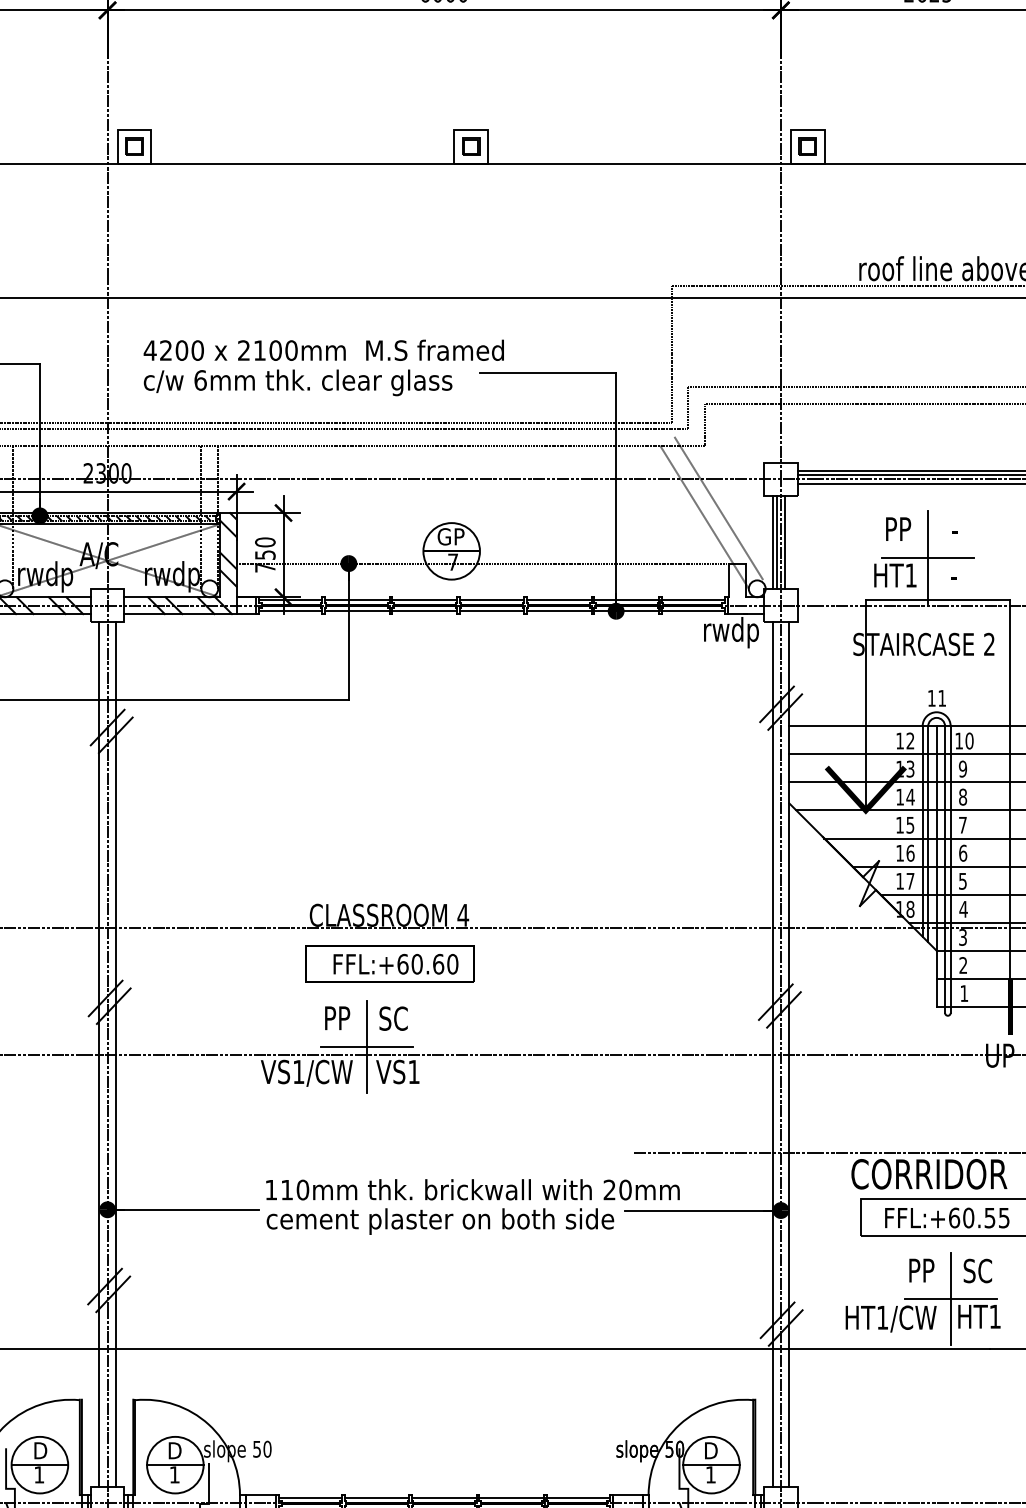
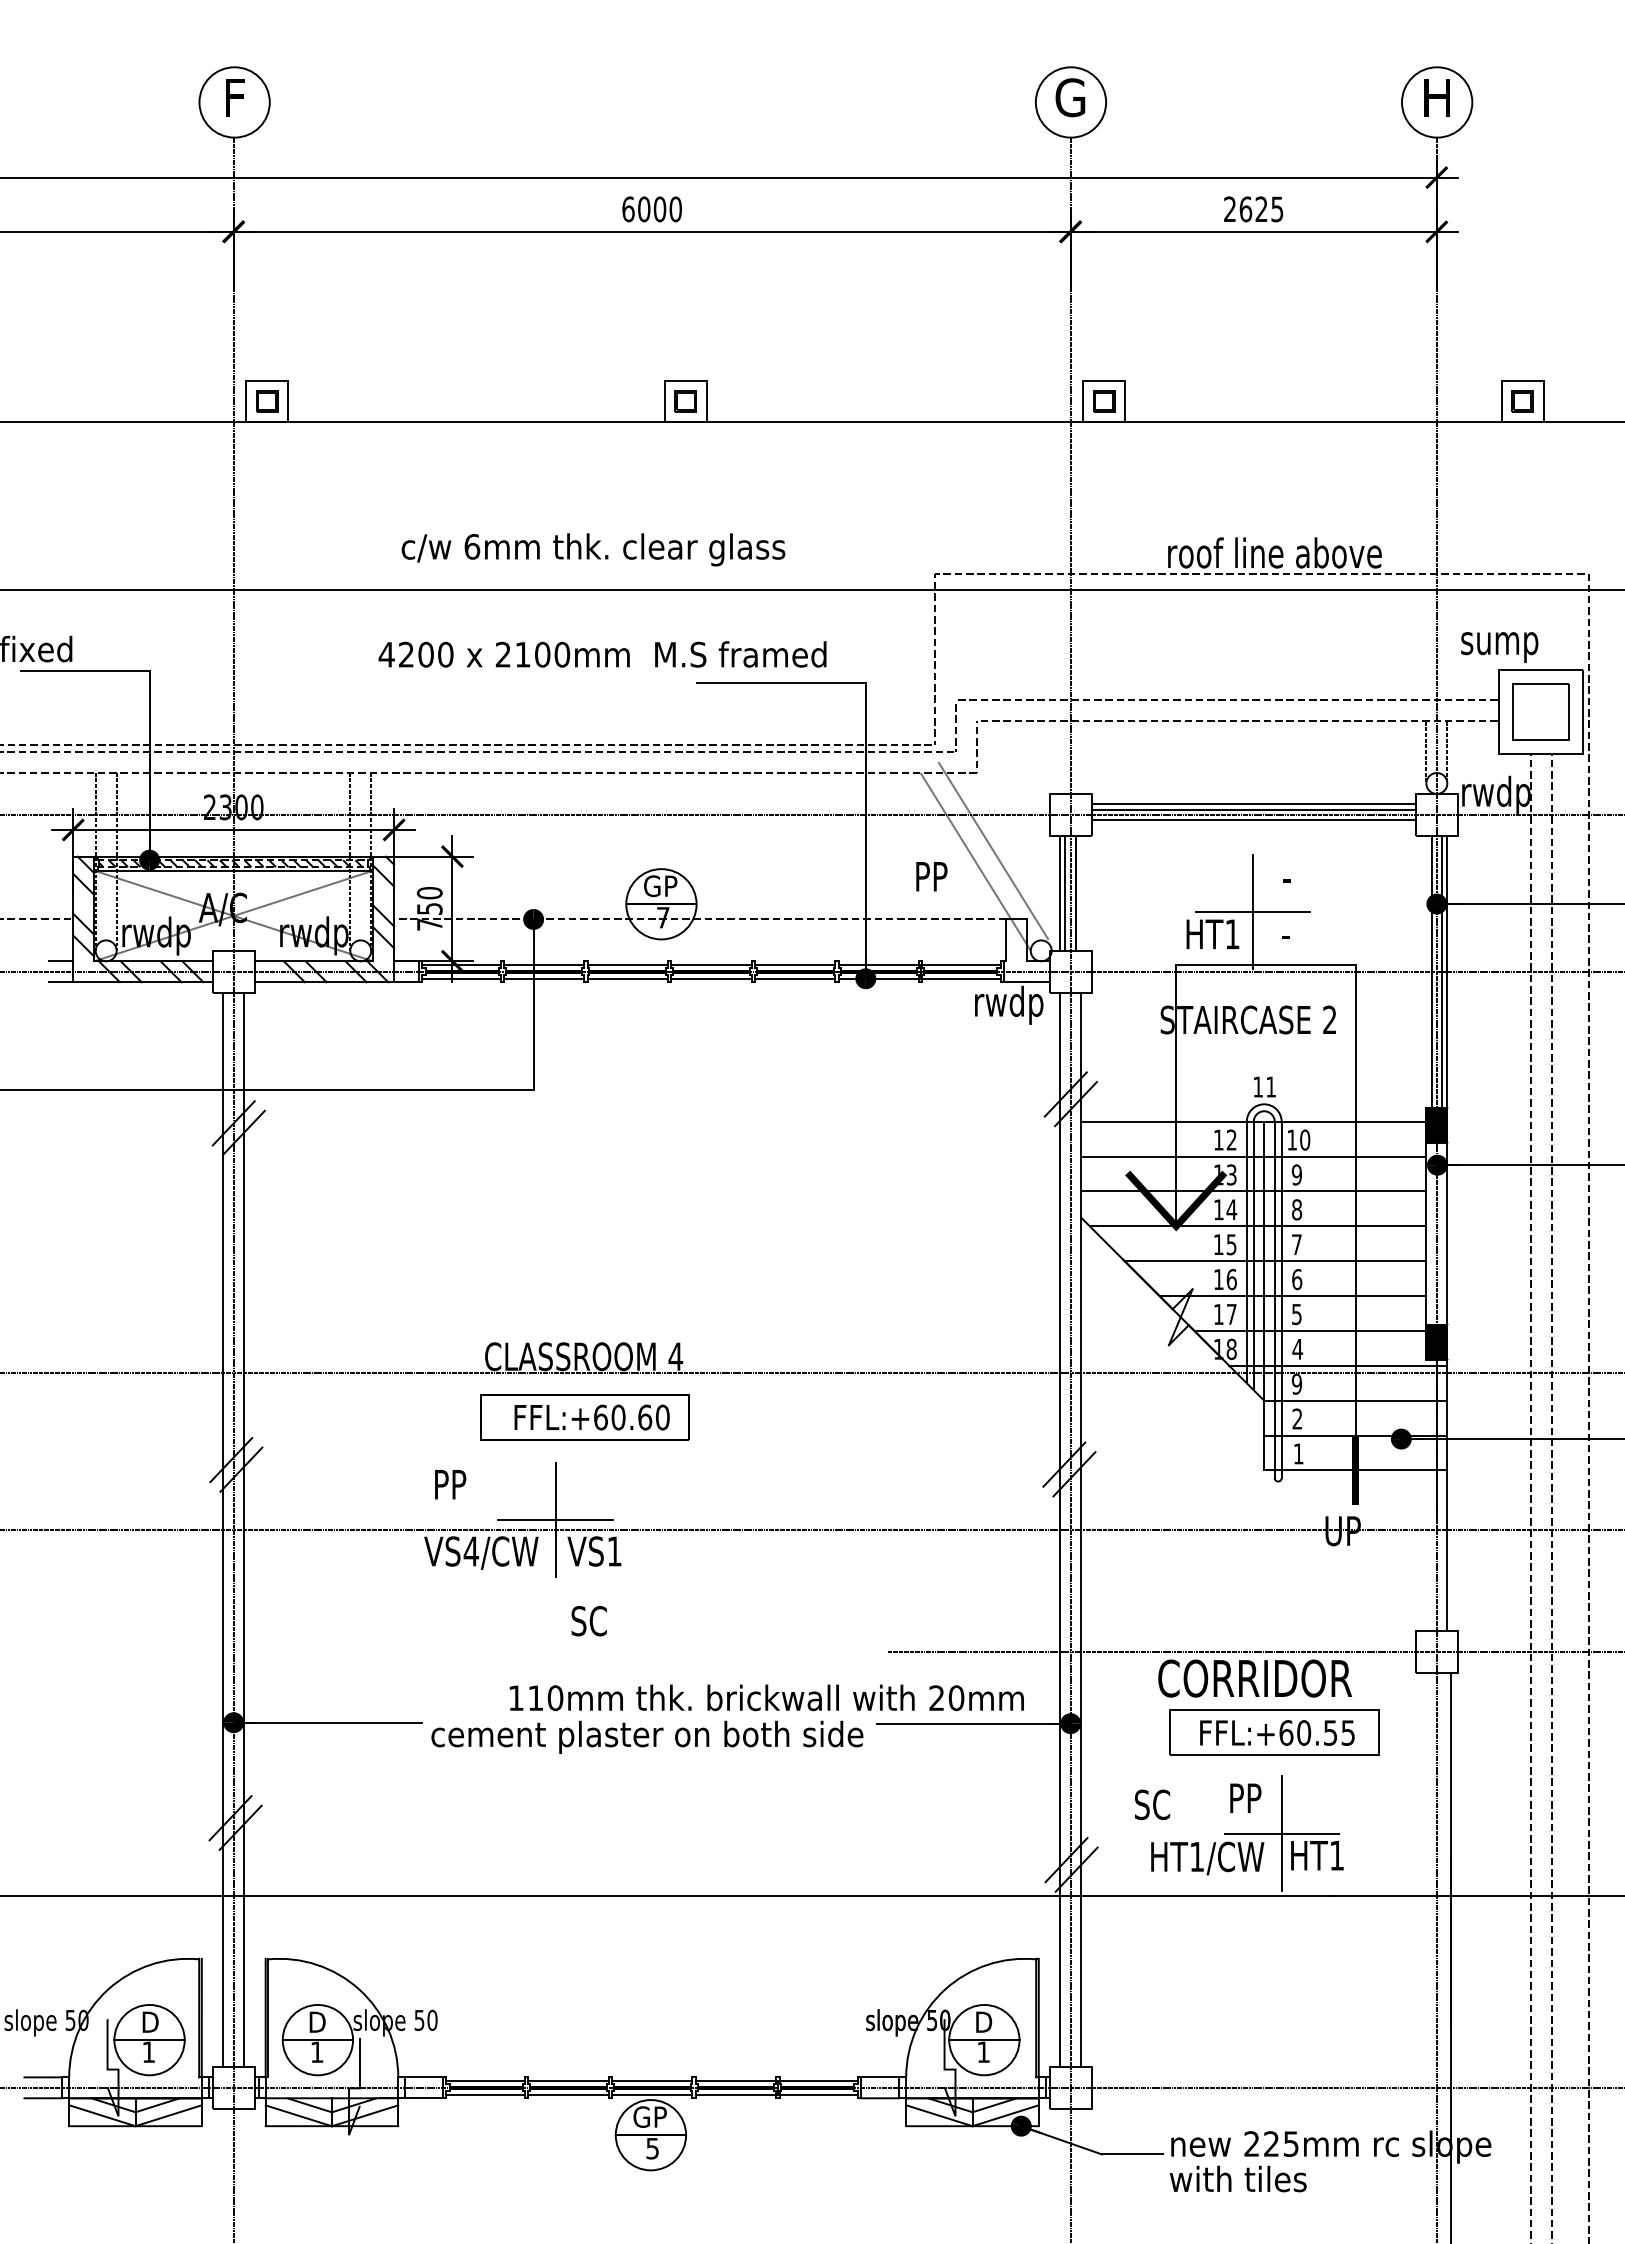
text: (323, 350) -> (602, 654), moved
text: (298, 382) -> (593, 549), moved
text: (898, 529) -> (931, 876), moved
text: (962, 936) -> (1296, 1383), 3 -> 9
text: (337, 1018) -> (450, 1484), moved
text: (393, 1018) -> (588, 1621), moved
text: (298, 1072) -> (471, 1551), VS1/CW -> VS4/CW
text: (472, 1189) -> (766, 1697), moved
text: (977, 1270) -> (1152, 1804), moved

